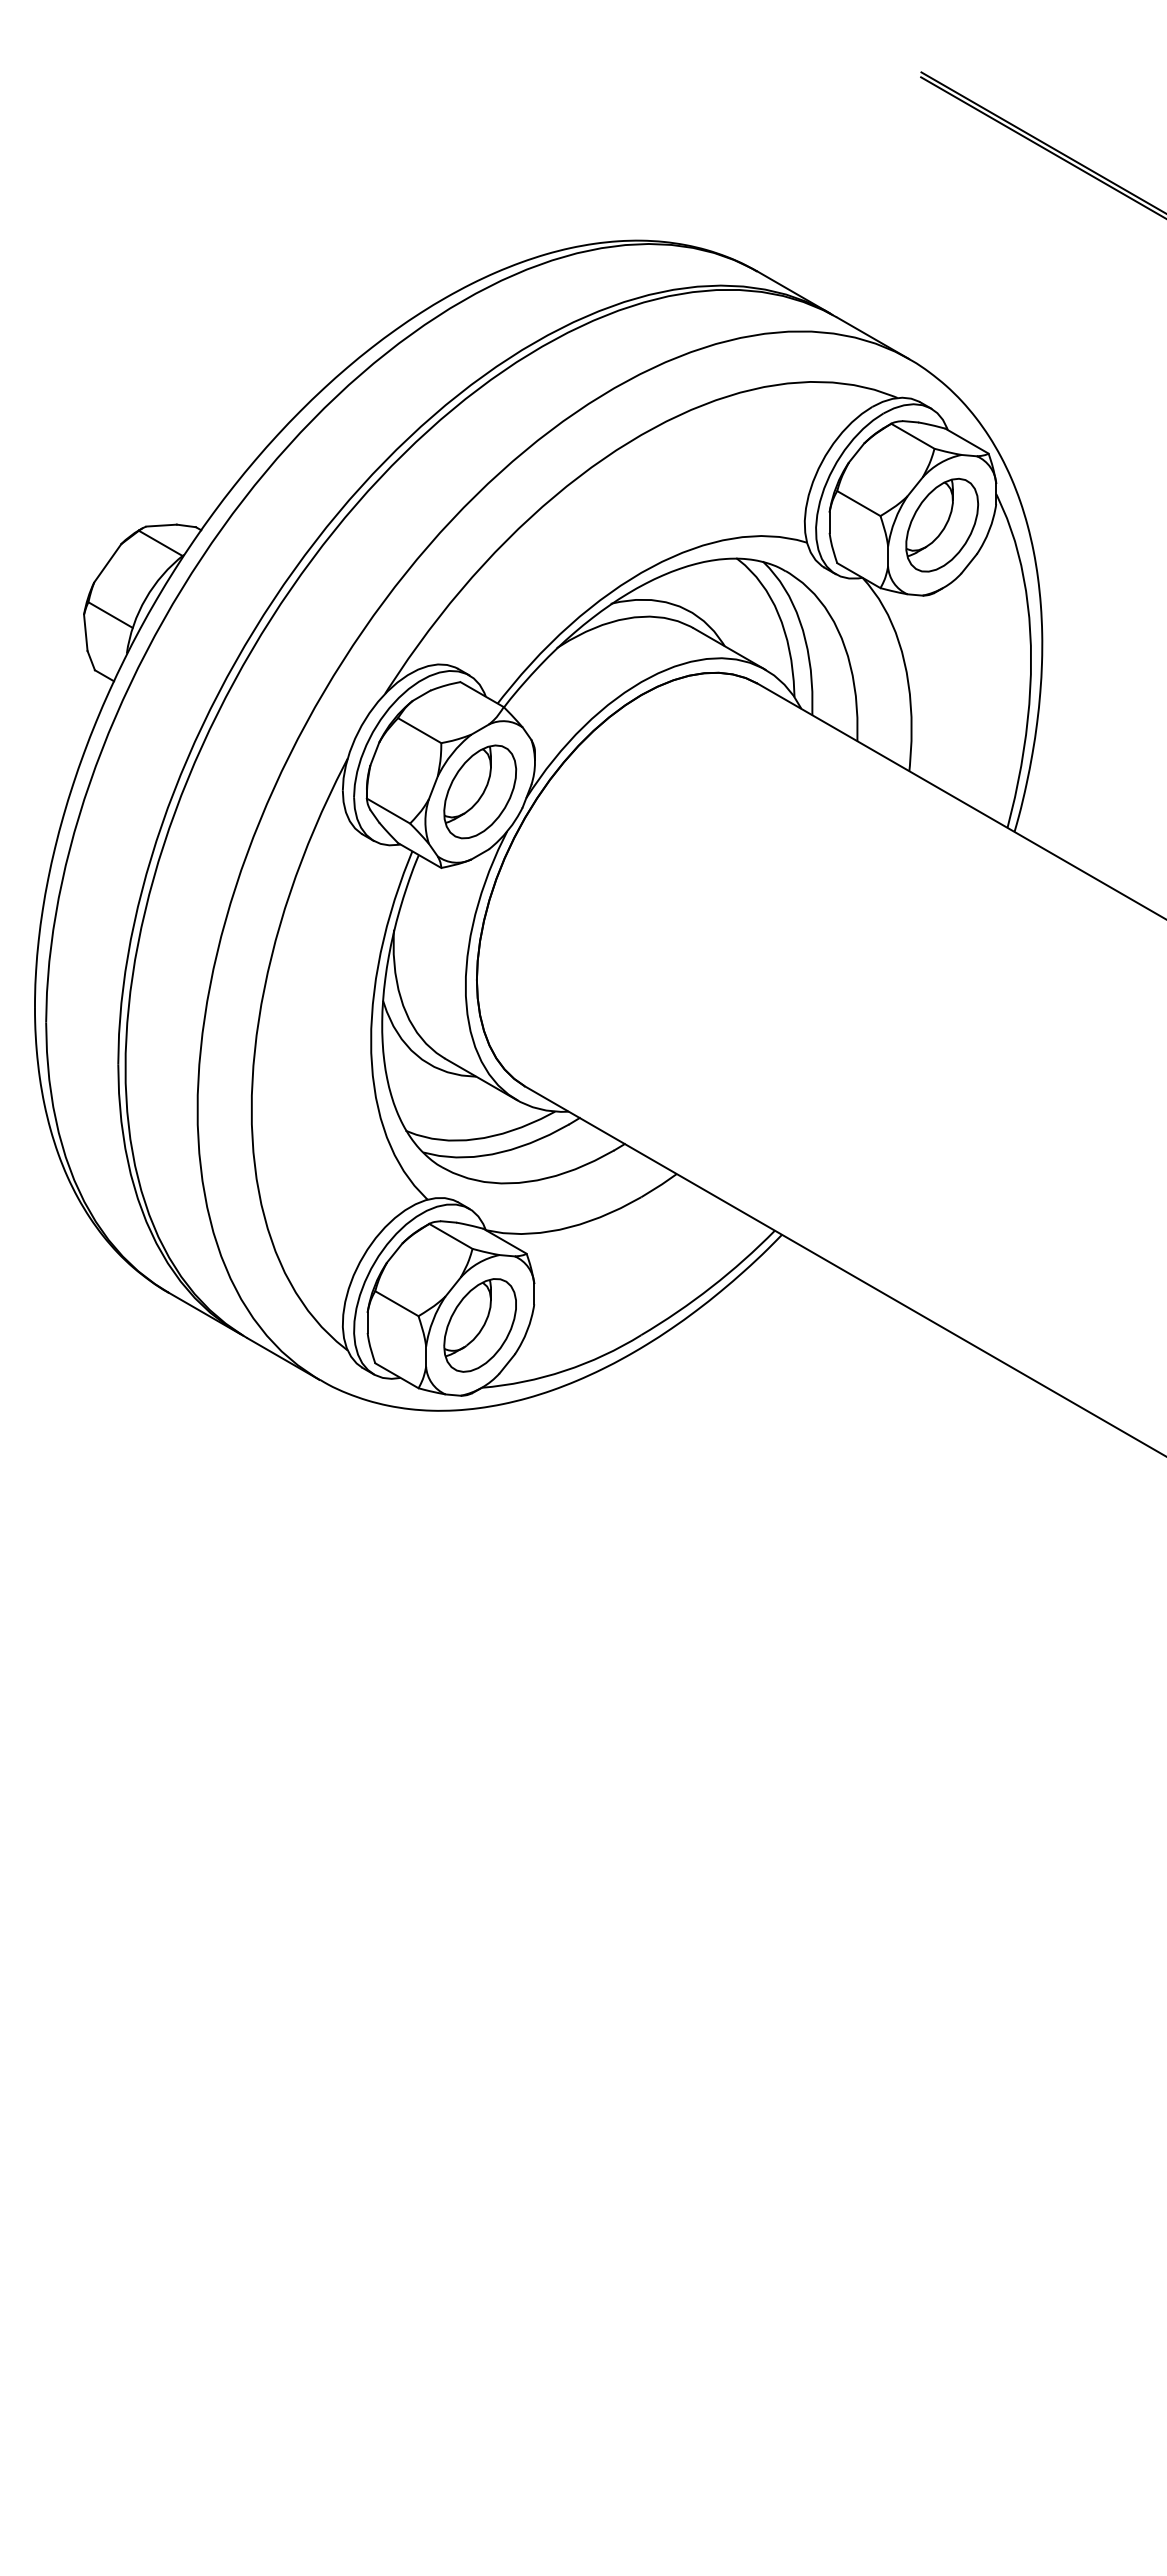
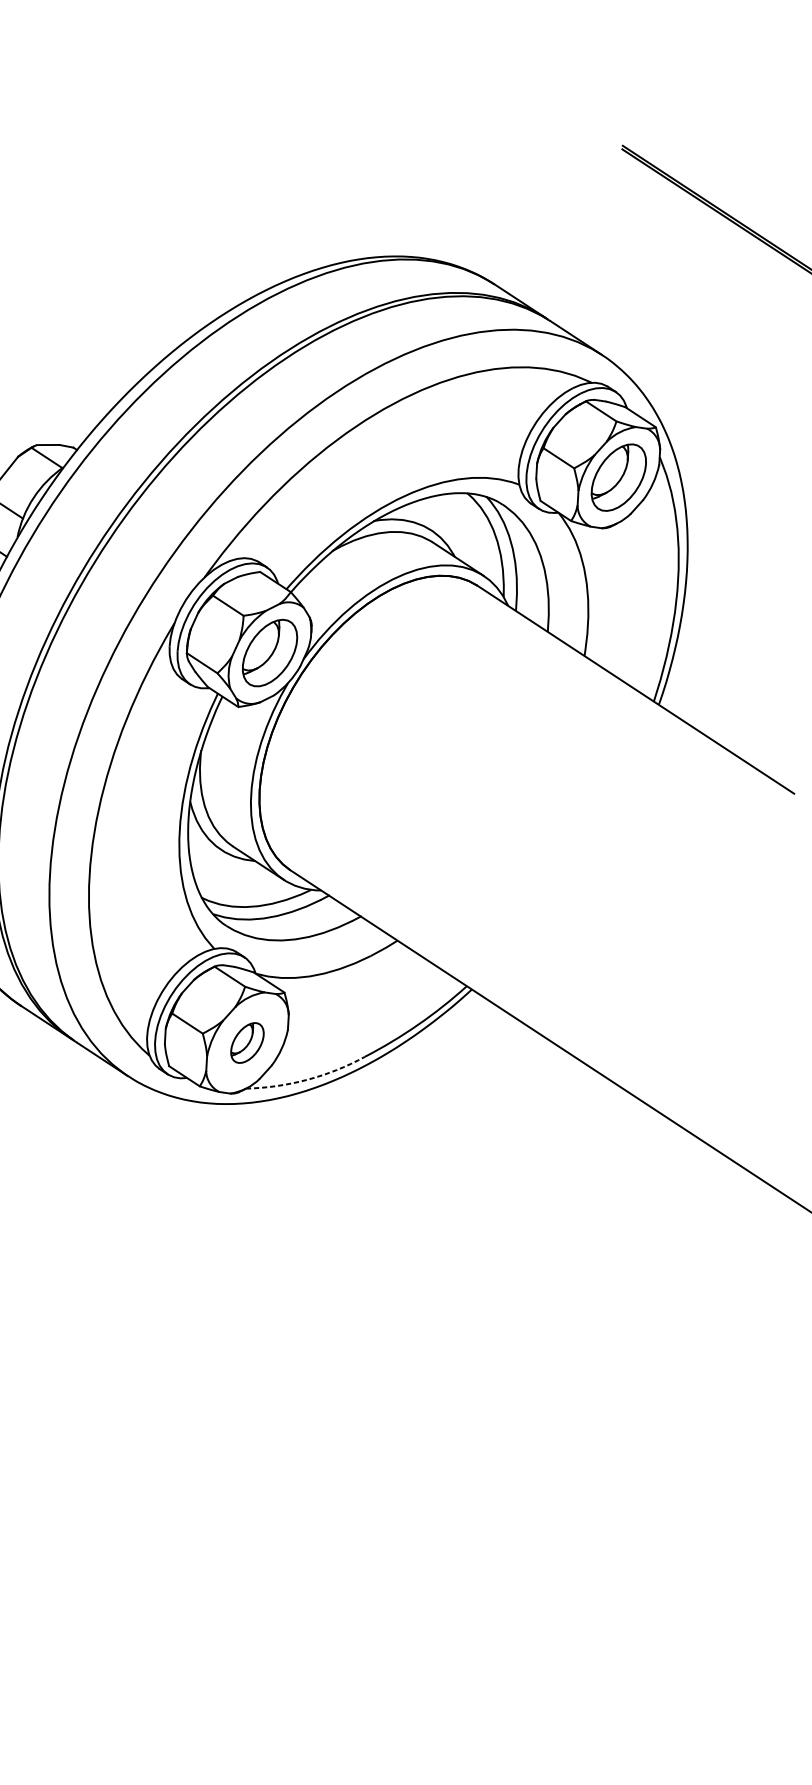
part: (479, 1325) -> (246, 1043), size x0.6
arc: (564, 1370) -> (307, 1079), solid -> dashed

